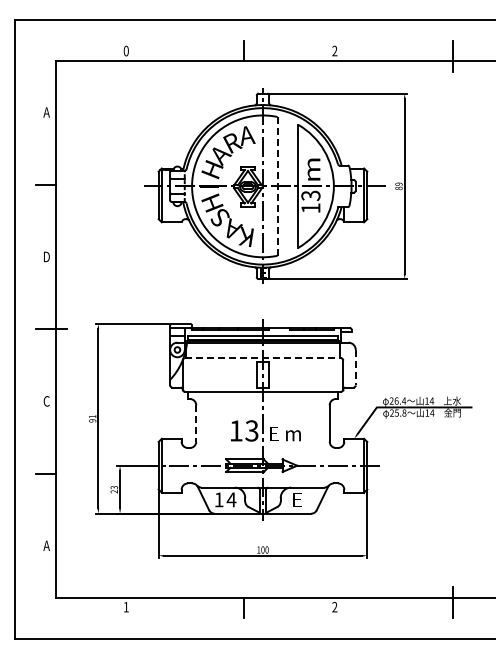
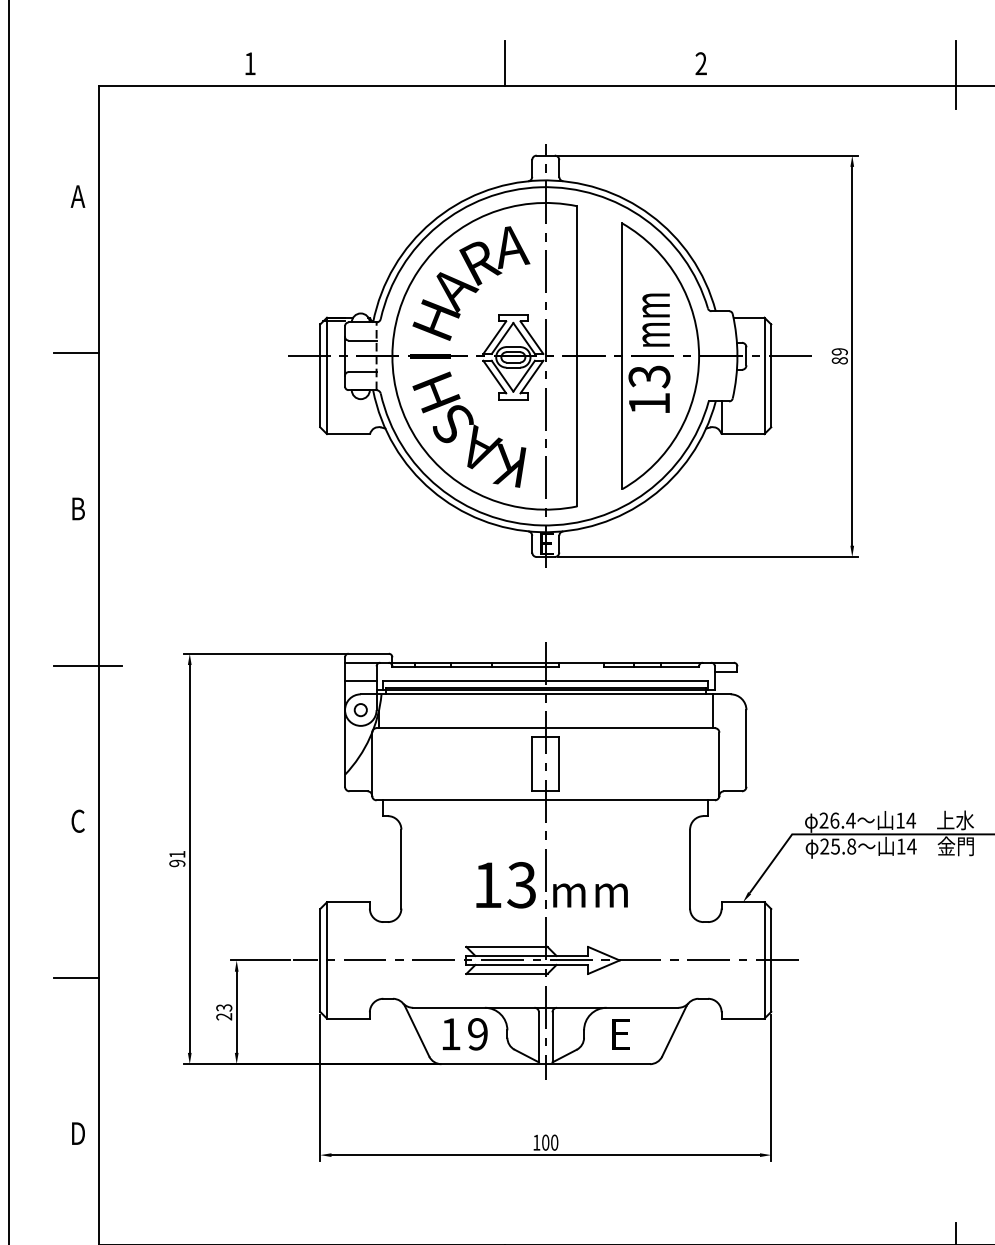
text: (125, 50) -> (248, 62), 0 -> 1
text: (313, 169) -> (654, 319), m -> mm
line: (277, 185) -> (577, 354), dashed -> solid
text: (46, 256) -> (77, 507), D -> B
line: (262, 358) -> (544, 728), dashed -> solid
line: (355, 367) -> (745, 748), dashed -> solid
line: (196, 423) -> (401, 869), dashed -> solid
text: (273, 434) -> (568, 892), E -> m
text: (231, 499) -> (477, 1033), 4 -> 9
text: (46, 545) -> (77, 1132), A -> D

